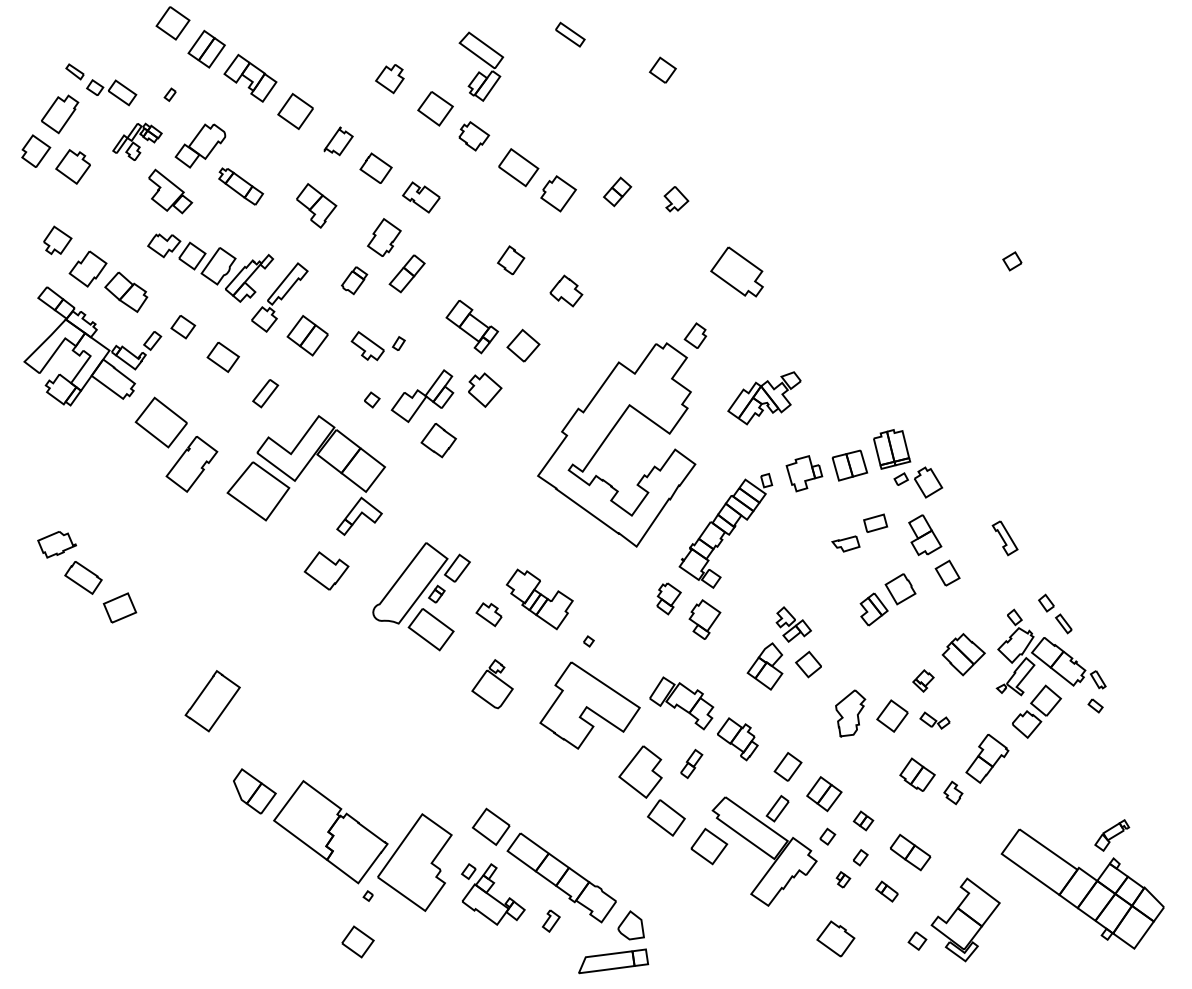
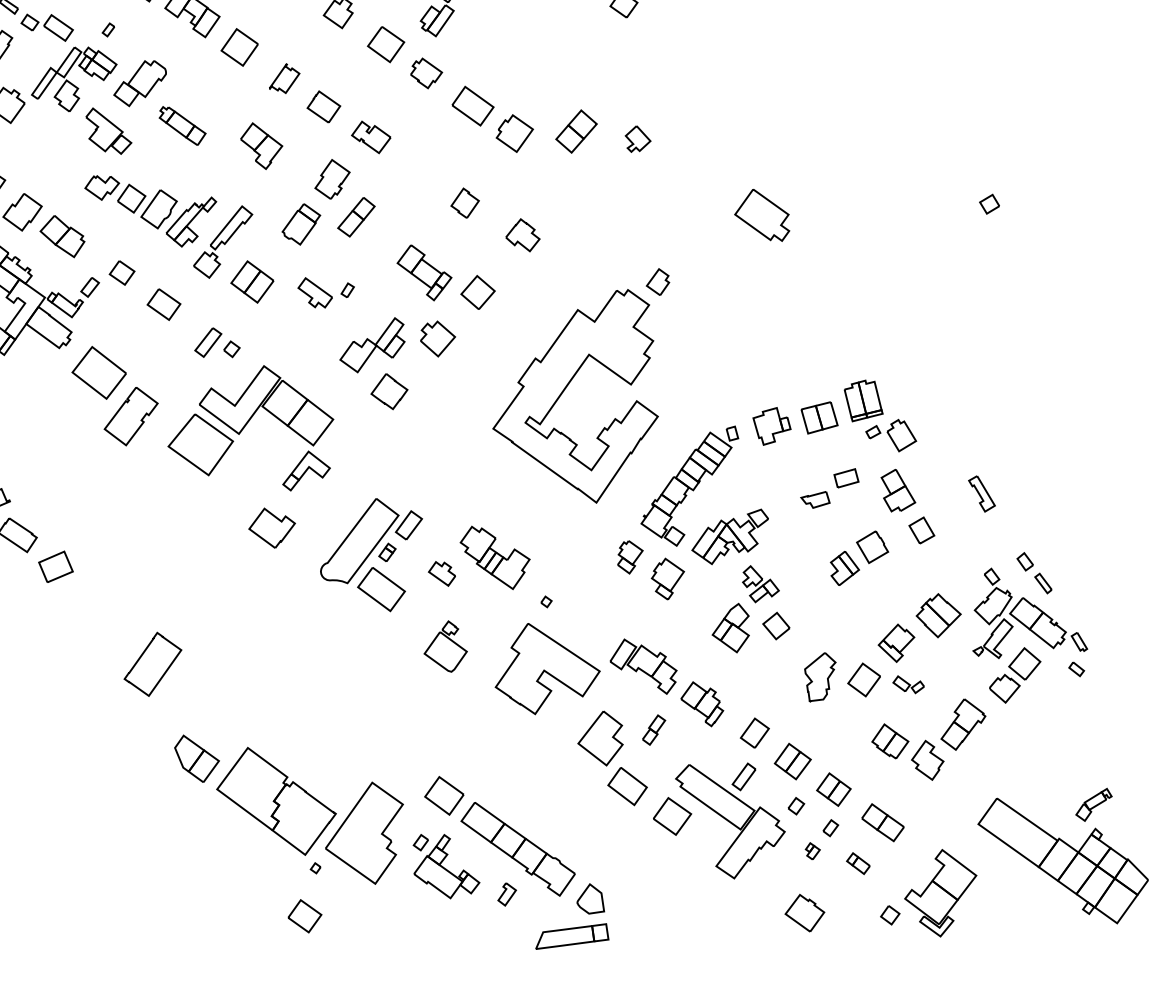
part: (137, 141) -> (74, 78), size x1.67
part: (617, 191) -> (576, 131), size x1.43
part: (736, 271) -> (761, 214), moved
part: (354, 280) -> (301, 224), size x1.43
part: (764, 398) -> (730, 537), moved
part: (372, 399) -> (232, 348), moved
part: (923, 680) -> (896, 642), size x1.67
part: (953, 792) -> (927, 759), size x1.67
part: (863, 820) -> (833, 789), size x1.67

